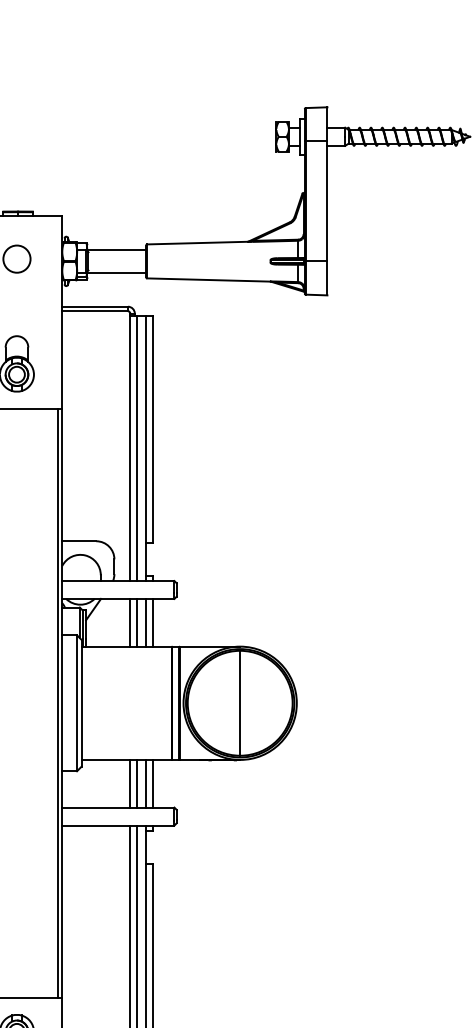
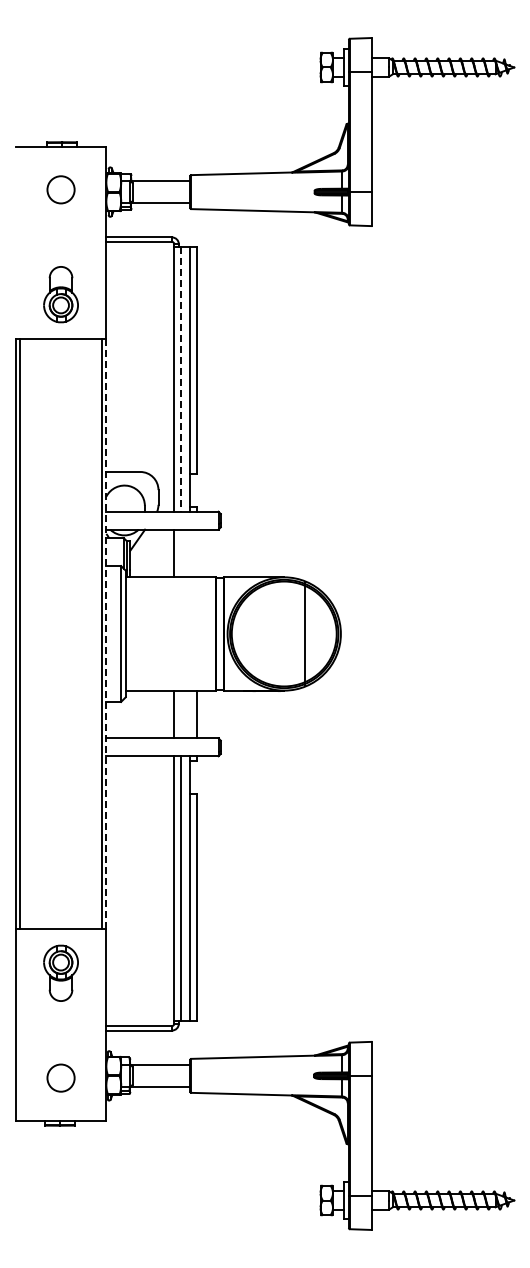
line: (137, 448) -> (181, 379), solid -> dashed
line: (137, 622) -> (181, 553), removed
line: (146, 622) -> (190, 553), removed
line: (153, 622) -> (197, 553), removed
line: (240, 702) -> (305, 633), moved
line: (62, 703) -> (106, 634), solid -> dashed
line: (137, 783) -> (181, 714), removed
line: (146, 783) -> (190, 714), removed

